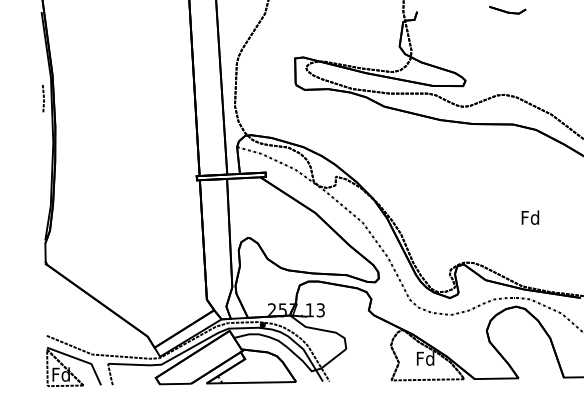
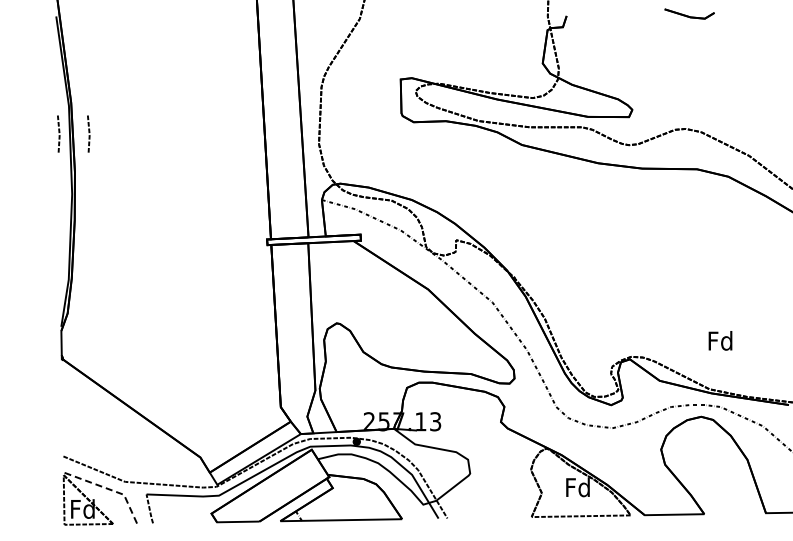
line: (65, 97) -> (88, 132), added
text: (530, 217) -> (720, 340), moved
line: (80, 360) -> (109, 489), solid -> dashed

